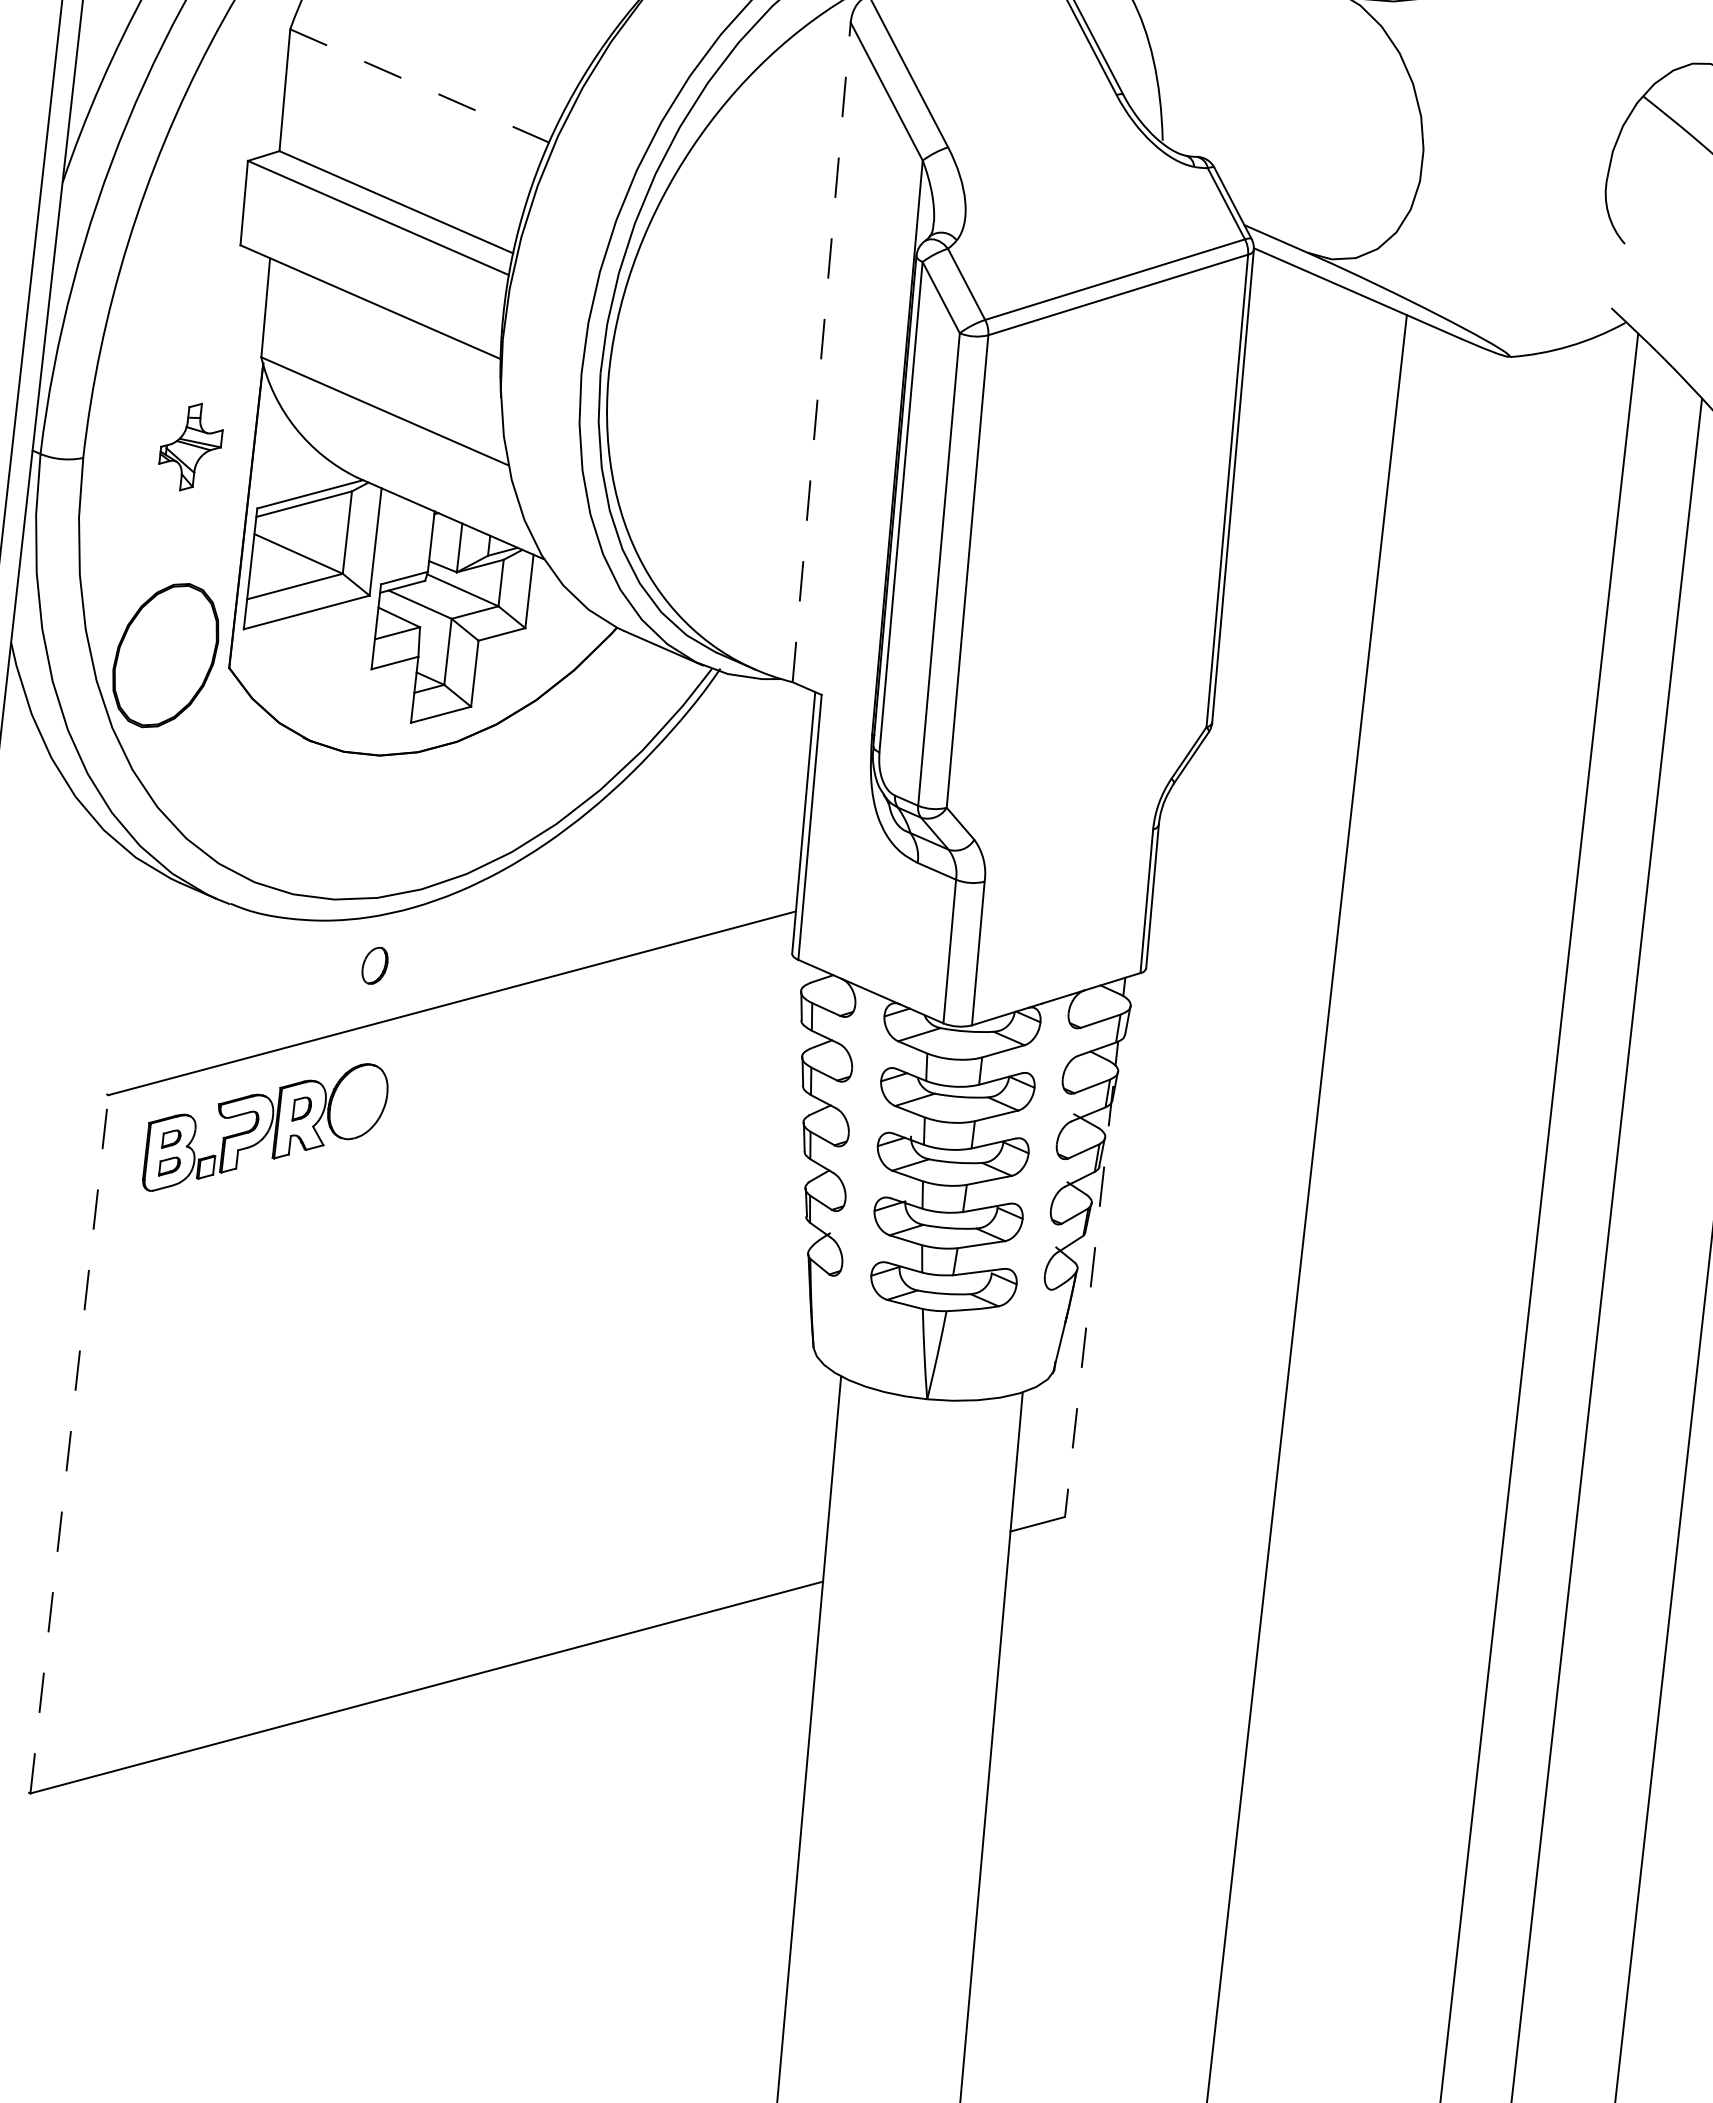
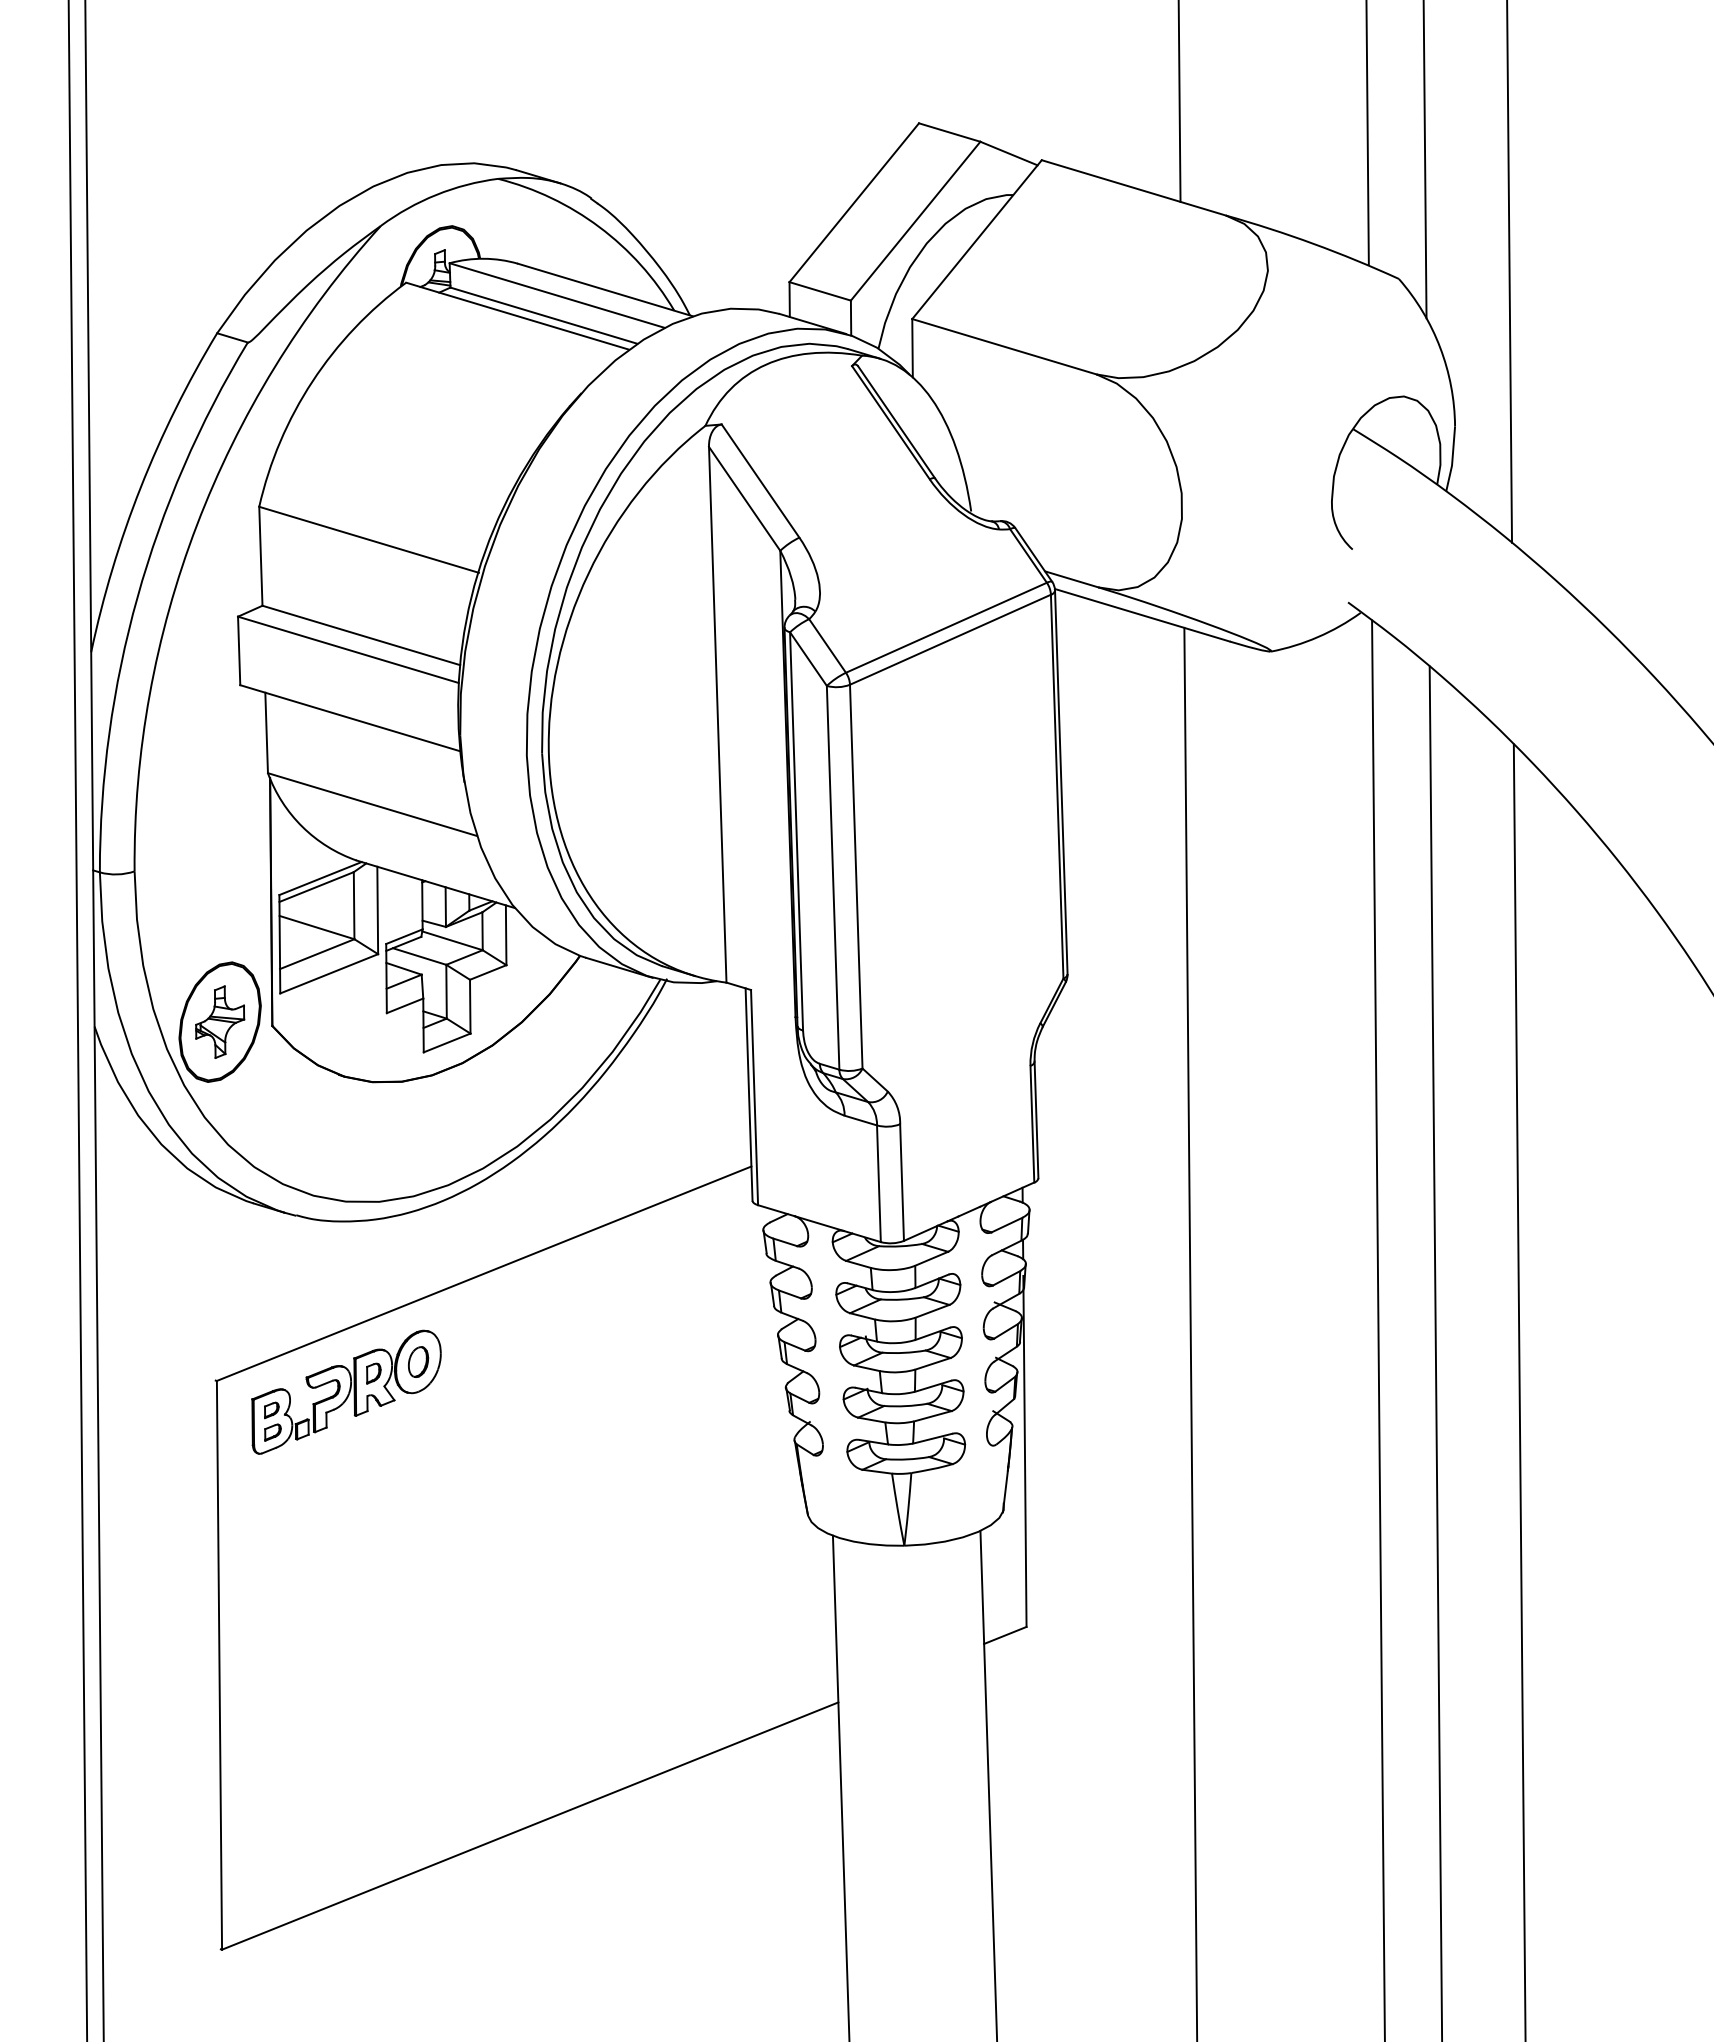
line: (420, 85) -> (369, 539), dashed -> solid
line: (821, 352) -> (717, 714), dashed -> solid
part: (191, 446) -> (220, 1021), moved
part: (375, 965) -> (418, 1361), moved
line: (1088, 1301) -> (1024, 1451), dashed -> solid
line: (69, 1443) -> (219, 1664), dashed -> solid

